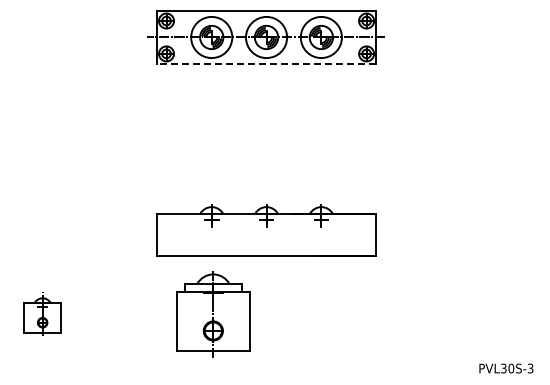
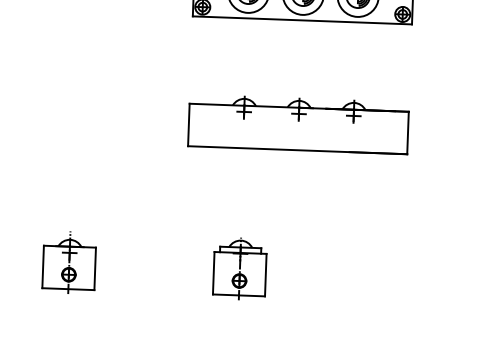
line: (266, 63) -> (302, 20), dashed -> solid
part: (266, 230) -> (298, 124), moved
part: (42, 314) -> (69, 262), size x1.43
part: (212, 314) -> (239, 269), size x0.71

